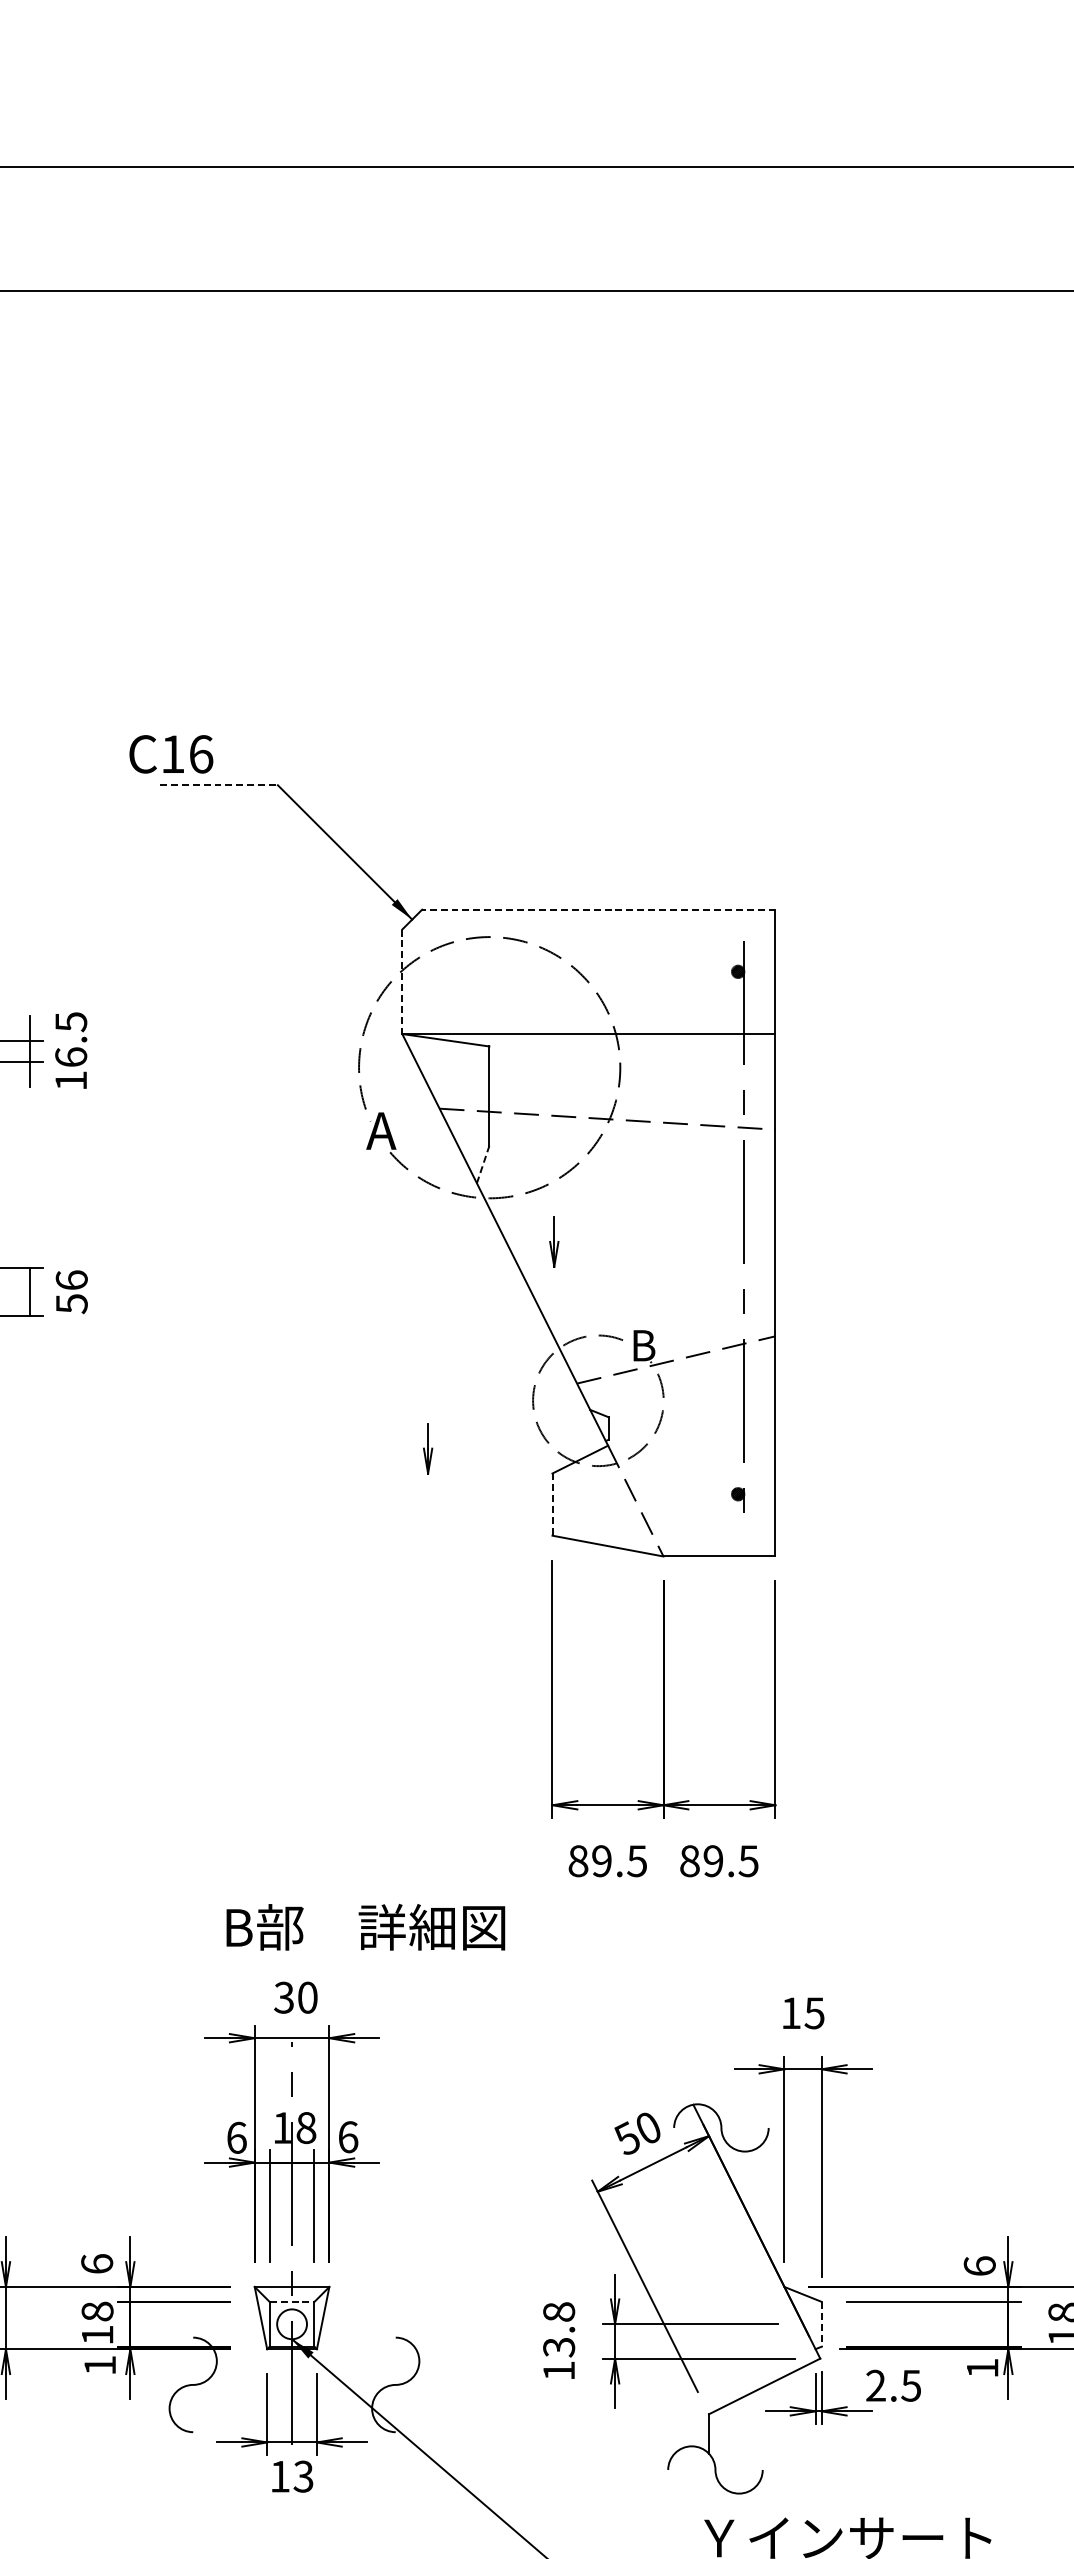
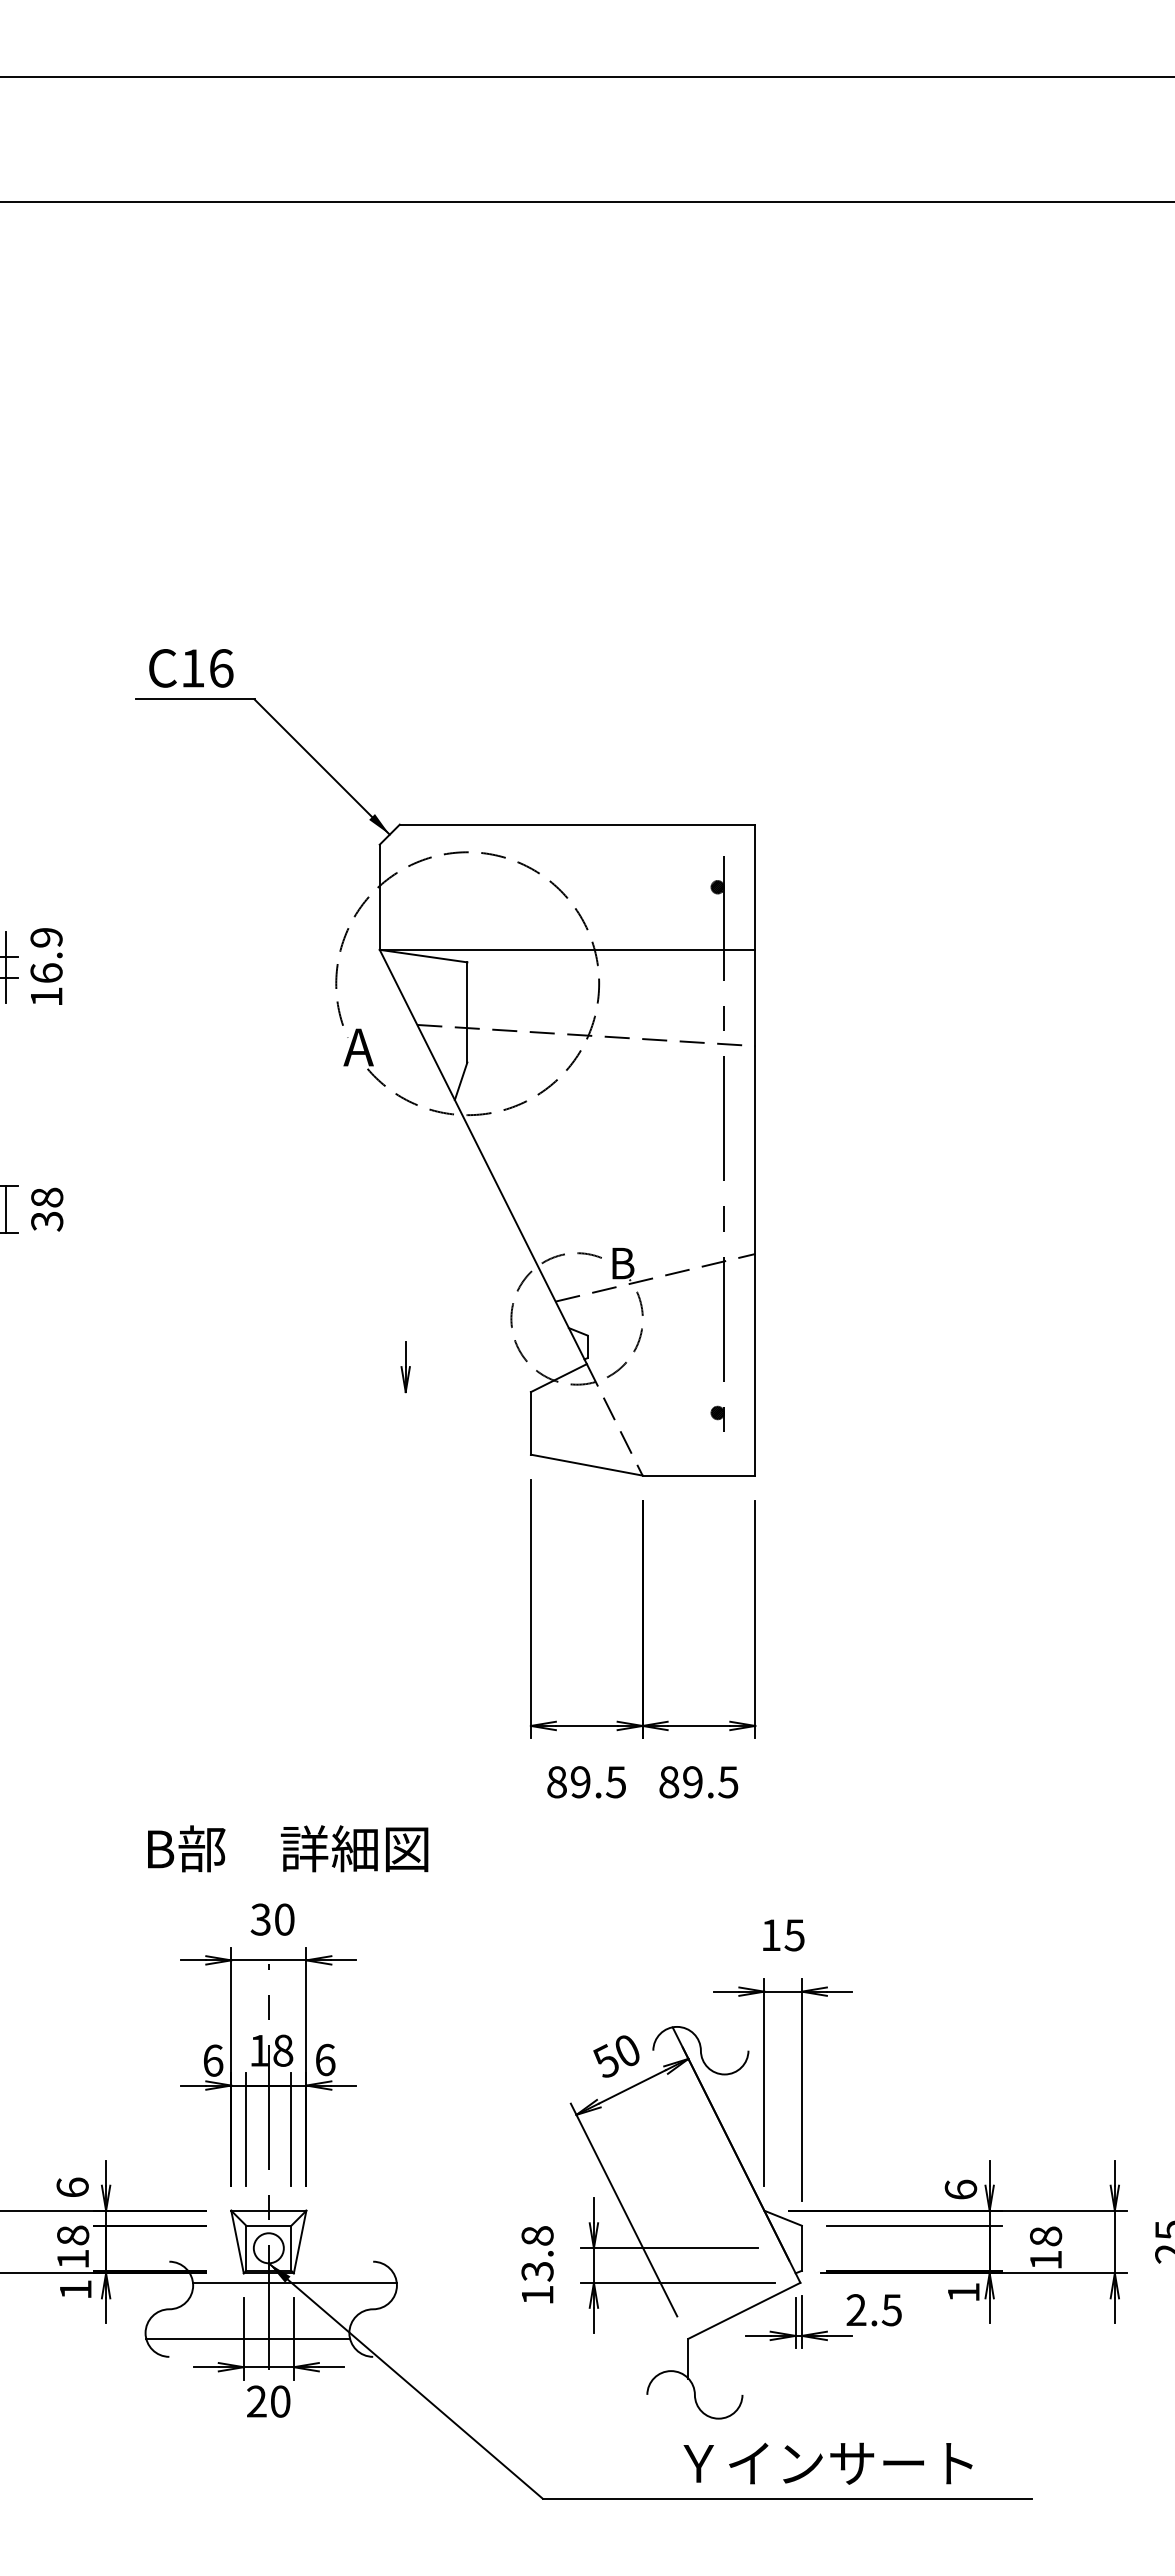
text: (171, 754) -> (191, 668), moved
line: (219, 785) -> (195, 699), dashed -> solid
line: (598, 909) -> (577, 824), dashed -> solid
line: (402, 982) -> (379, 897), dashed -> solid
text: (71, 1022) -> (46, 938), 16.5 -> 16.9
line: (483, 1164) -> (461, 1081), dashed -> solid
part: (554, 1242) -> (532, 1159), removed
text: (72, 1292) -> (47, 1209), 56 -> 38
line: (552, 1504) -> (530, 1423), dashed -> solid
text: (366, 1927) -> (288, 1848), moved
line: (291, 2301) -> (268, 2225), dashed -> solid
line: (821, 2324) -> (801, 2248), dashed -> solid
line: (317, 2358) -> (294, 2282), added
line: (271, 2413) -> (248, 2338), added
text: (291, 2476) -> (268, 2401), 13 -> 20

